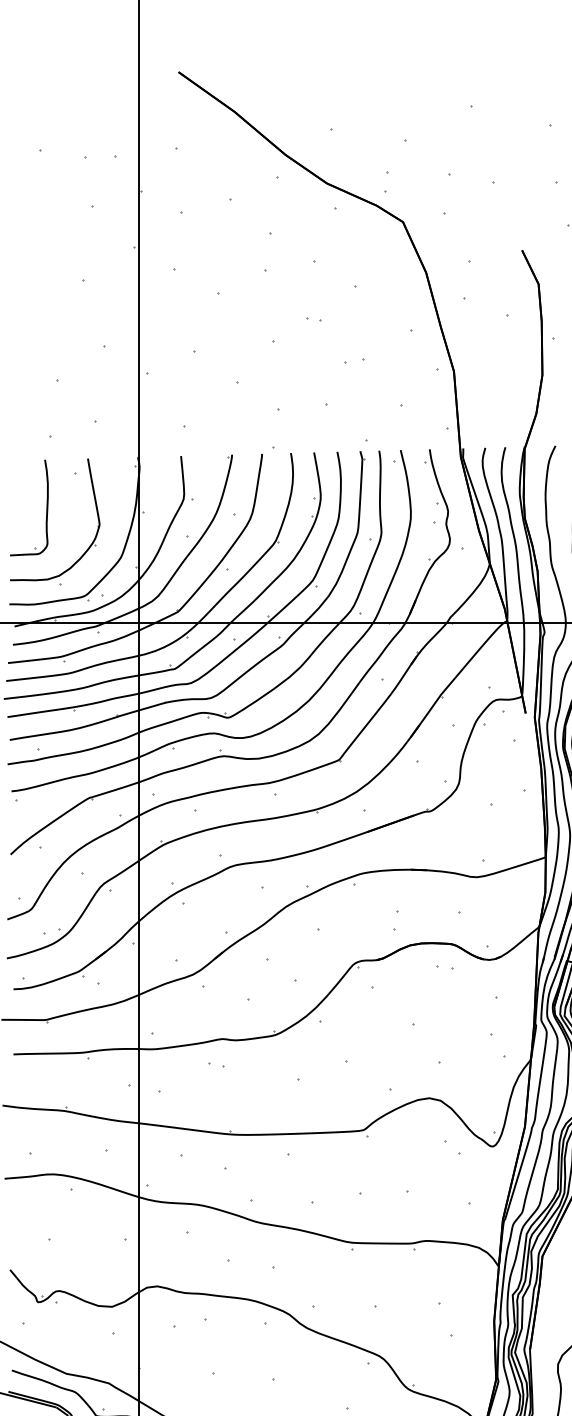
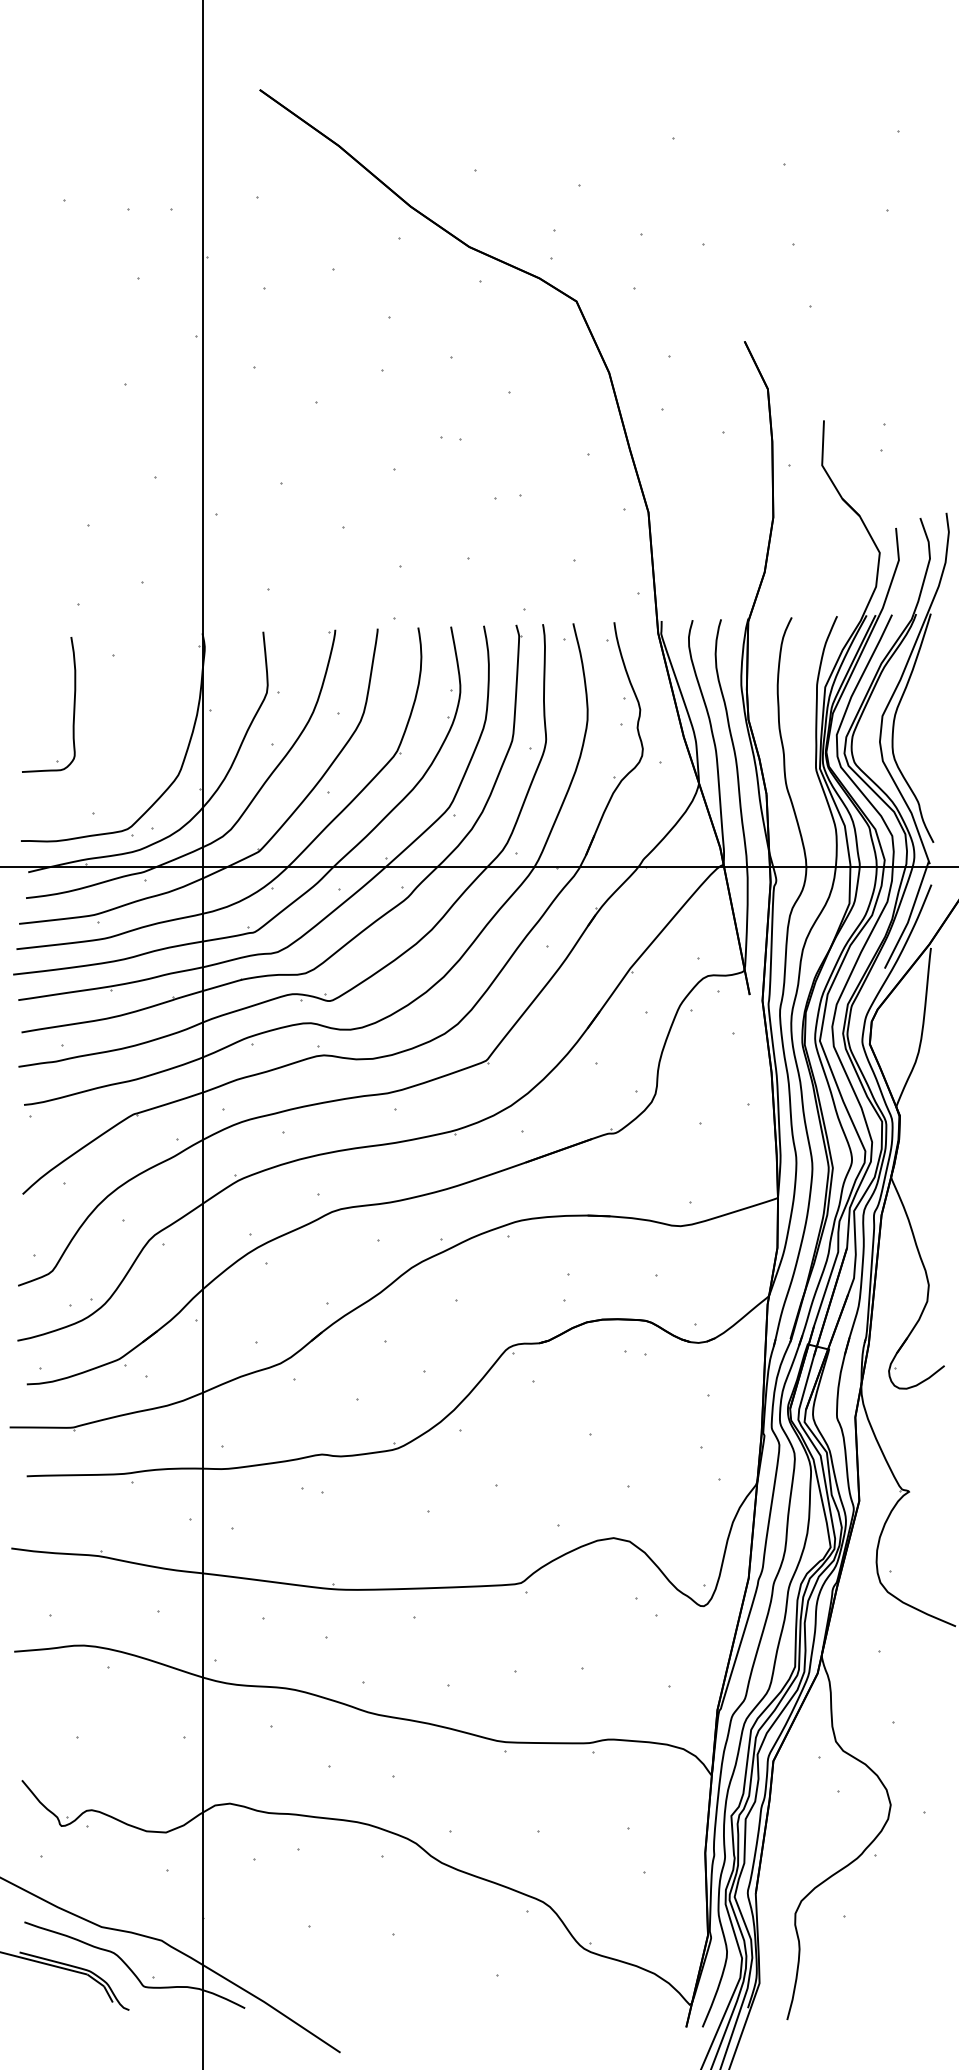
part: (96, 513) -> (144, 712), removed

